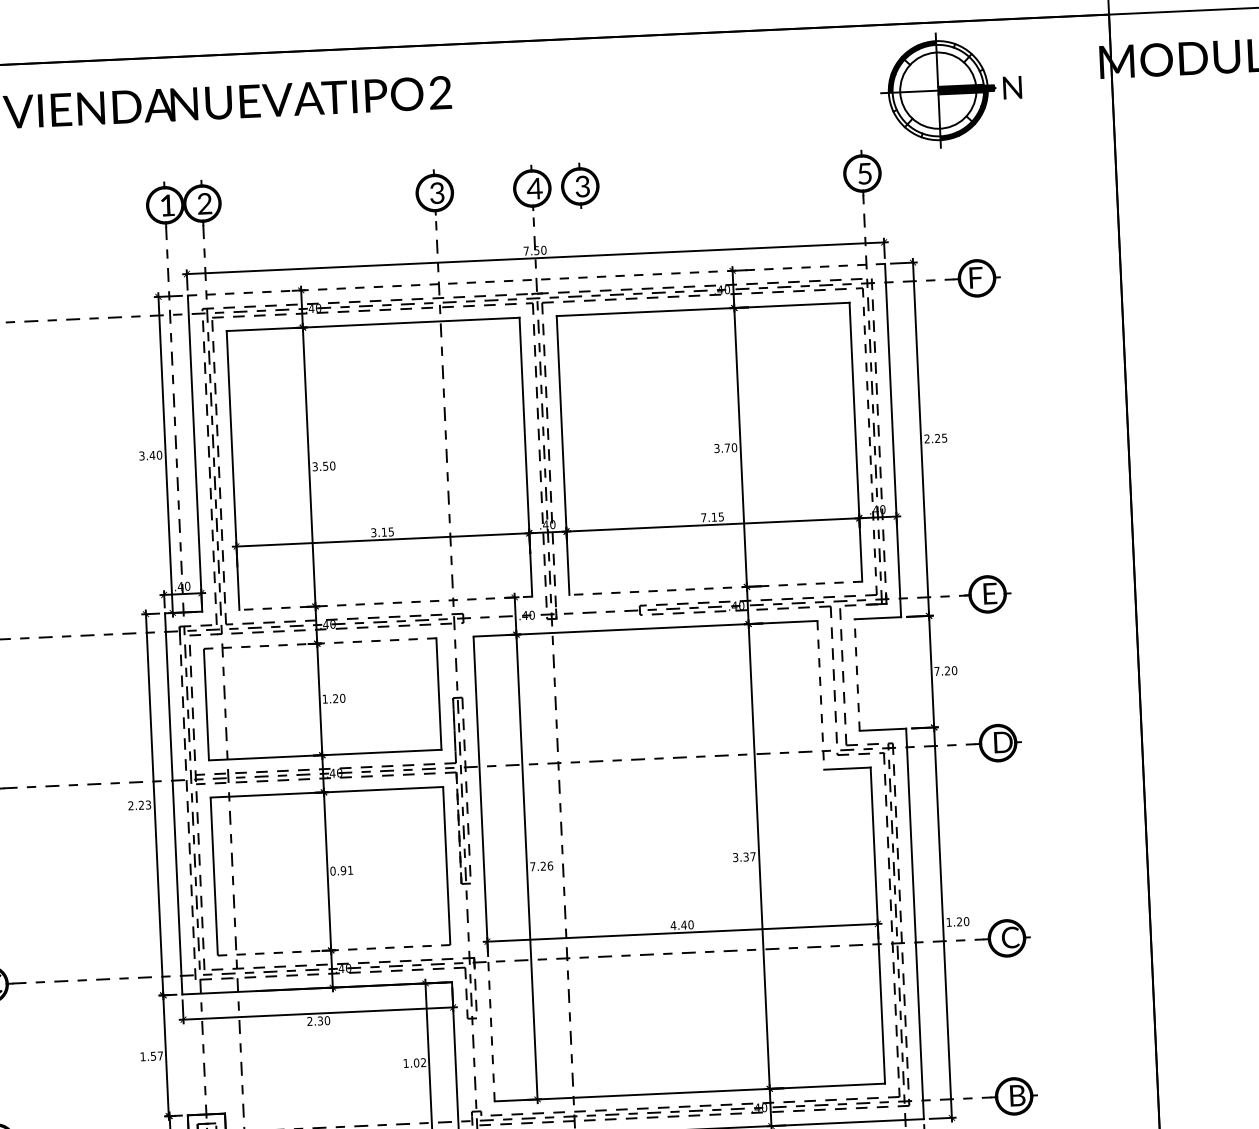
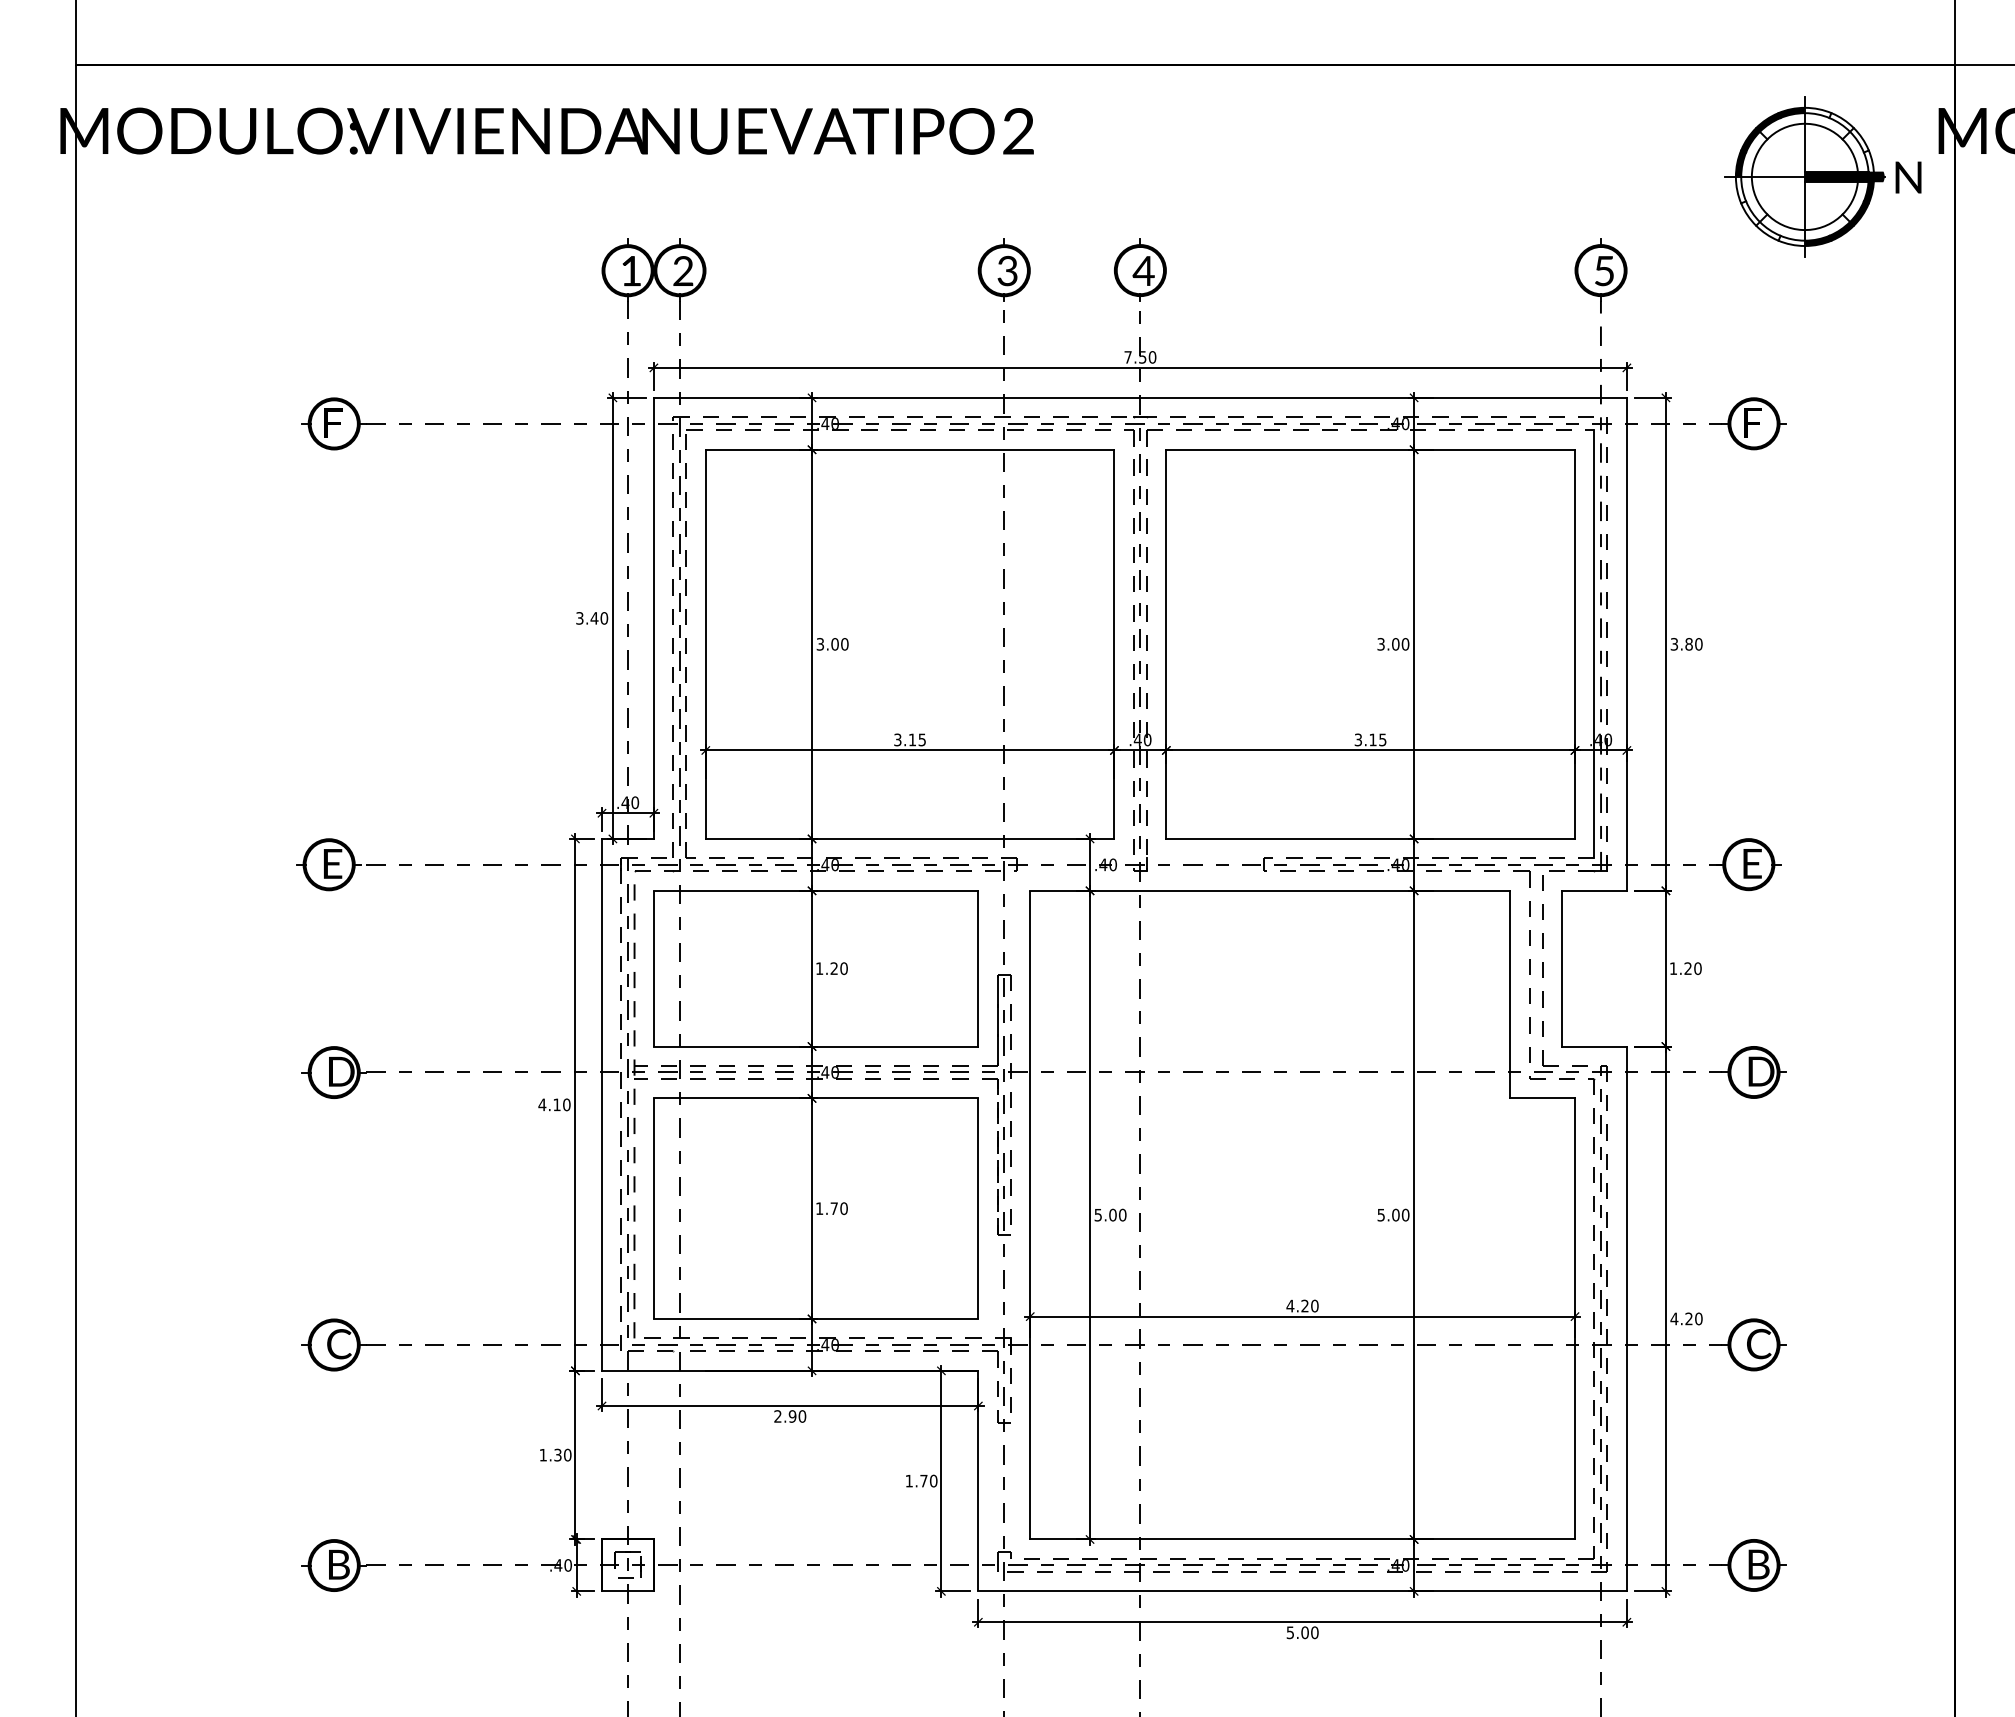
part: (950, 89) -> (1822, 176), moved
part: (579, 185) -> (1206, 269), removed
line: (536, 279) -> (1140, 397), dashed -> solid
text: (935, 438) -> (1686, 644), 2.25 -> 3.80
line: (869, 440) -> (1594, 643), dashed -> solid
text: (727, 448) -> (1395, 644), 3.70 -> 3.00
text: (325, 466) -> (834, 644), 3.50 -> 3.00
text: (703, 517) -> (1357, 739), 7.15 -> 3.15
line: (715, 588) -> (1370, 838), dashed -> solid
line: (385, 603) -> (909, 838), dashed -> solid
line: (319, 643) -> (815, 890), dashed -> solid
text: (937, 671) -> (1673, 968), 7.20 -> 1.20
line: (857, 674) -> (1562, 968), dashed -> solid
line: (821, 695) -> (1510, 994), dashed -> solid
text: (139, 805) -> (554, 1104), 2.23 -> 4.10
text: (744, 856) -> (1393, 1214), 3.37 -> 5.00
text: (541, 865) -> (1110, 1214), 7.26 -> 5.00
text: (341, 870) -> (831, 1208), 0.91 -> 1.70
text: (949, 922) -> (1674, 1318), 1.20 -> 4.20
text: (684, 924) -> (1305, 1305), 4.40 -> 4.20
line: (333, 950) -> (815, 1318), dashed -> solid
text: (320, 1020) -> (792, 1416), 2.30 -> 2.90
line: (491, 1022) -> (1030, 1429), dashed -> solid
text: (156, 1055) -> (562, 1454), 1.57 -> 1.30
text: (419, 1062) -> (928, 1480), 1.02 -> 1.70

